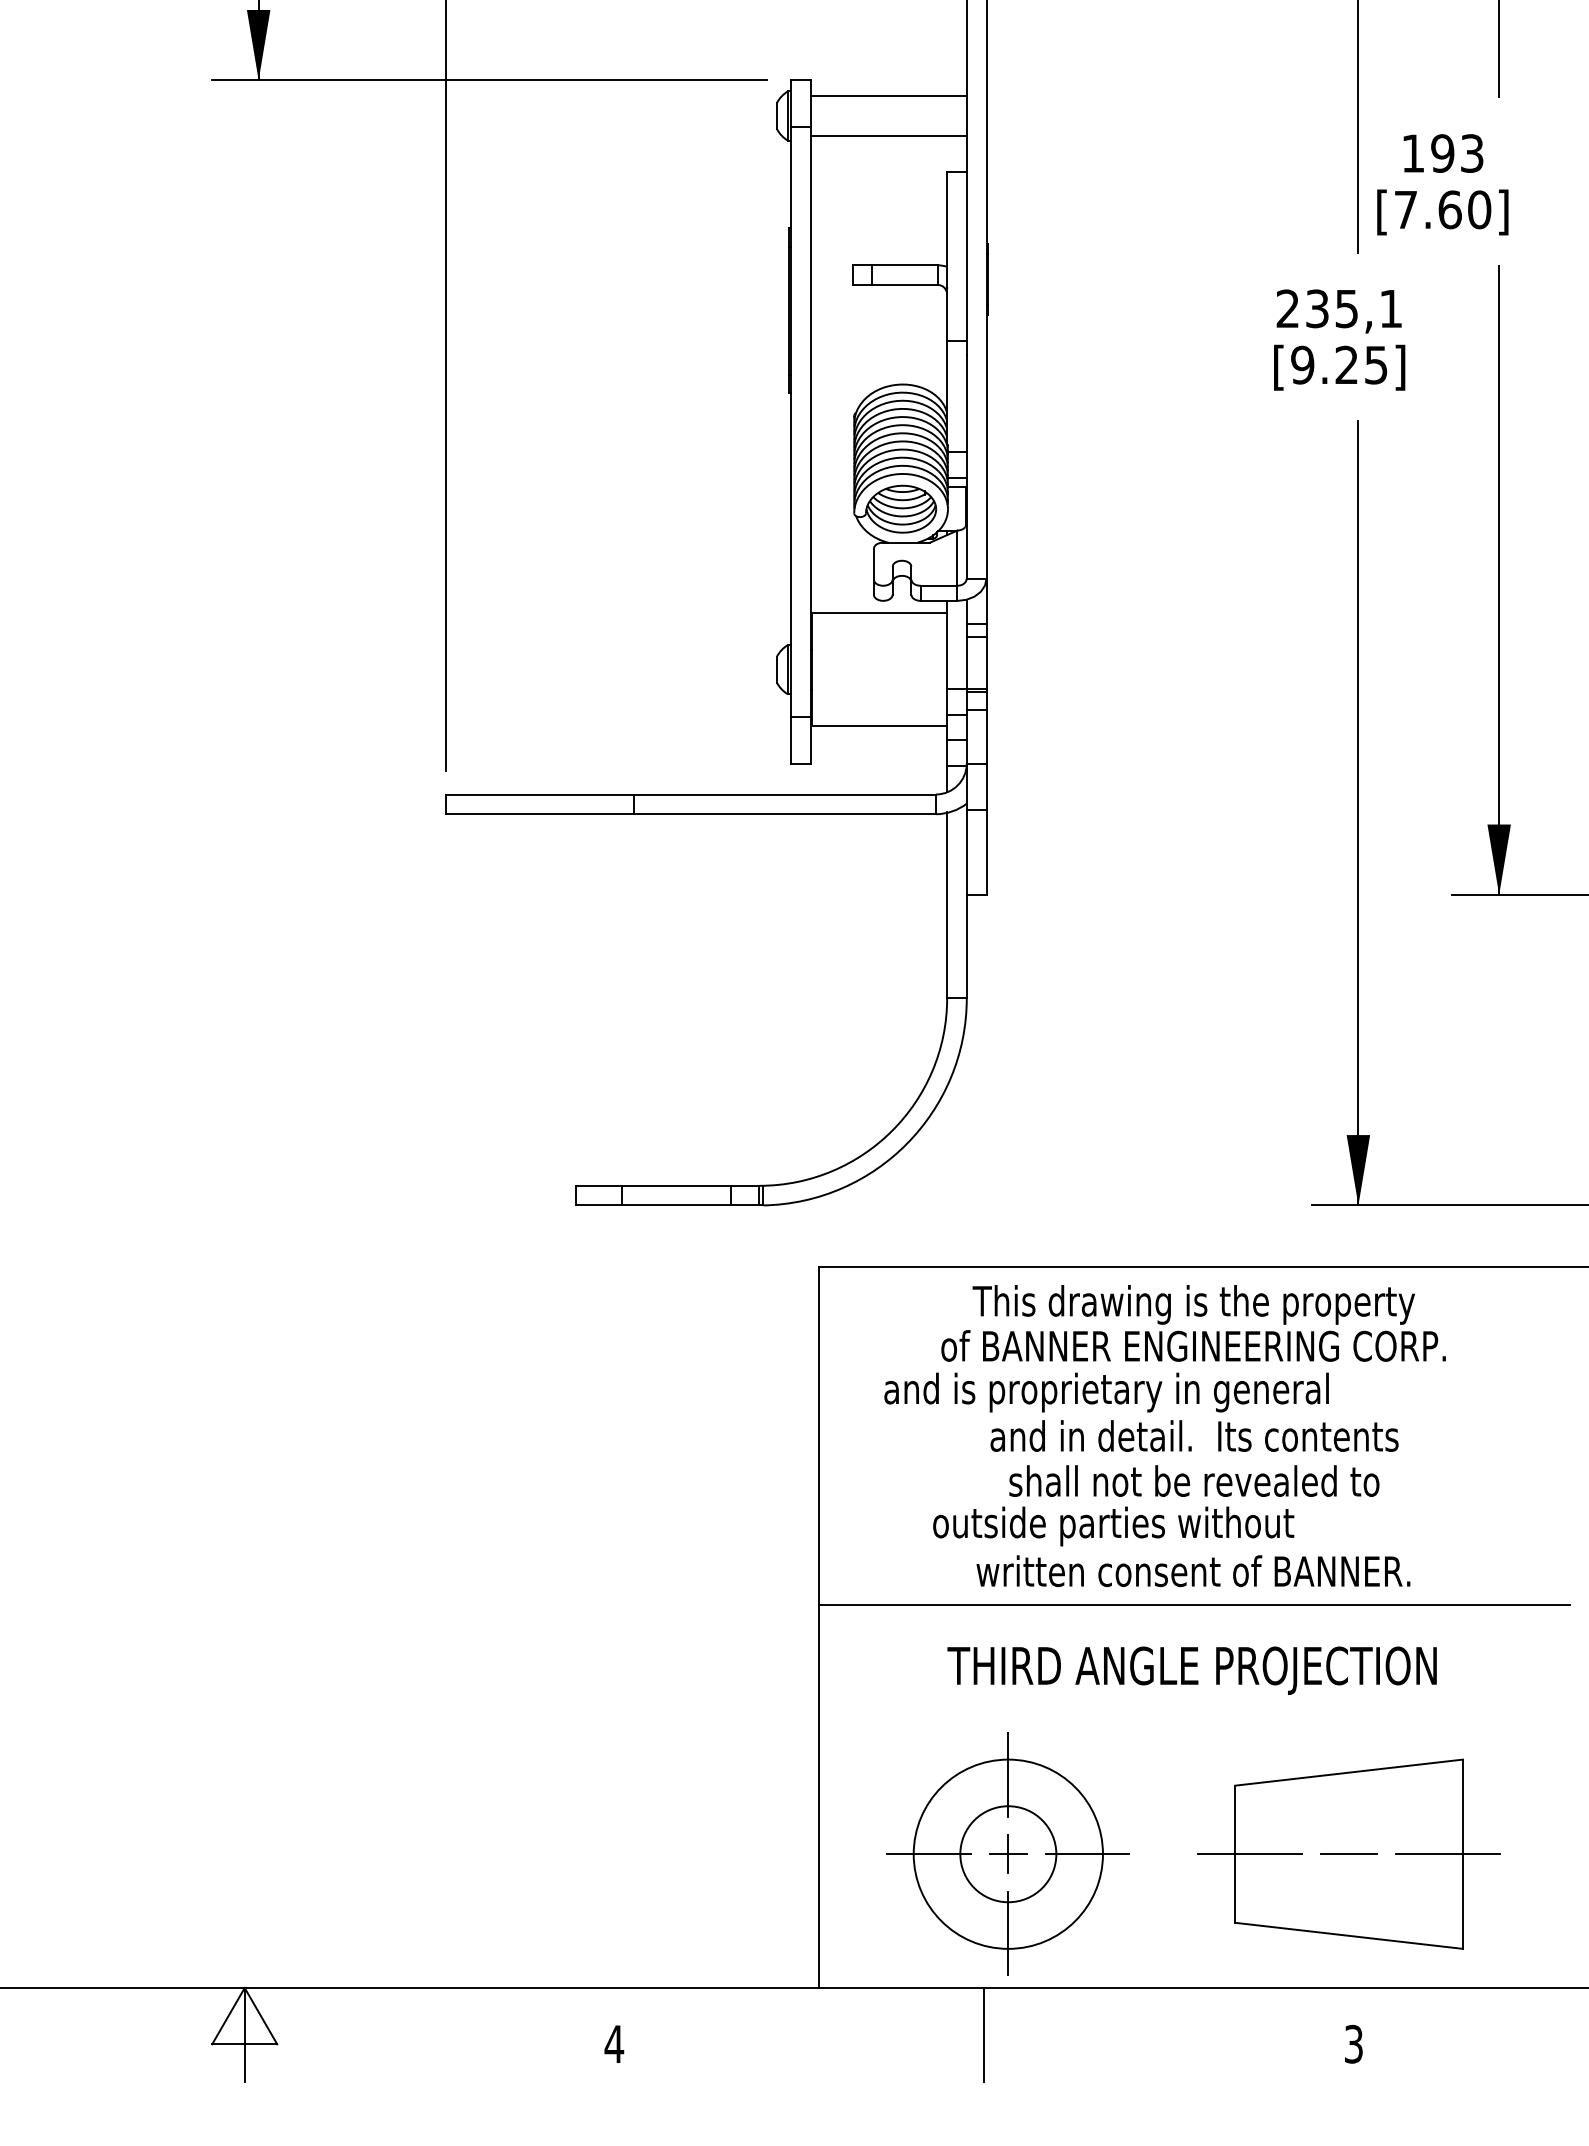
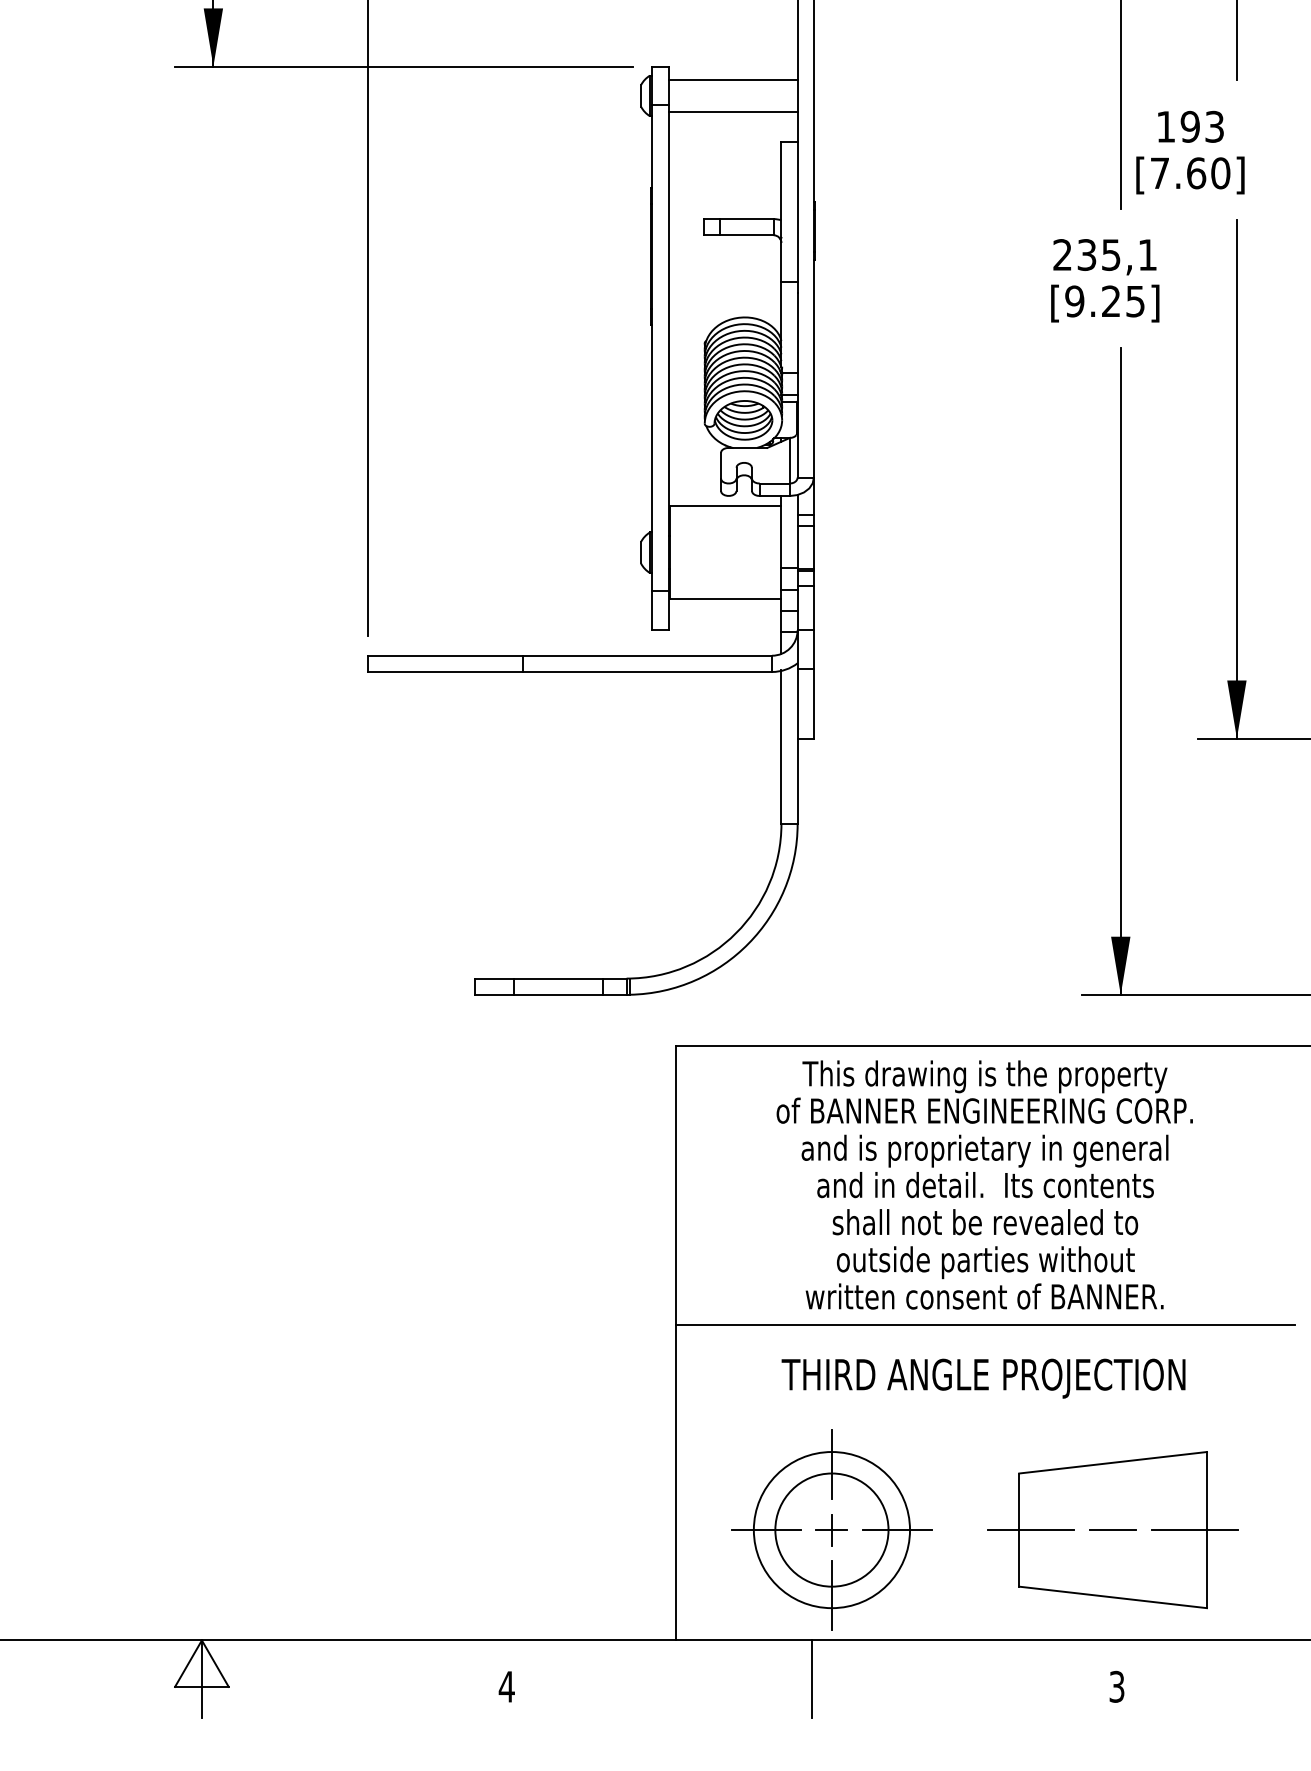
text: (1105, 1391) -> (984, 1150), moved
text: (1113, 1526) -> (985, 1262), moved
circle: (1007, 1853) -> (831, 1529), size x1.43

